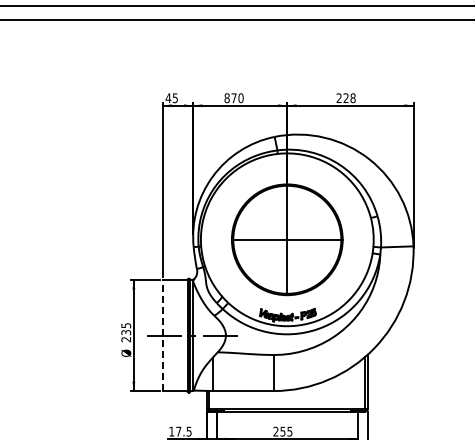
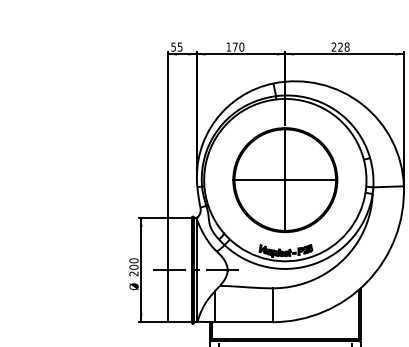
text: (168, 98) -> (173, 47), 45 -> 55
text: (226, 98) -> (228, 47), 870 -> 170
text: (126, 329) -> (134, 264), 235 -> 200
line: (162, 335) -> (168, 270), dashed -> solid

